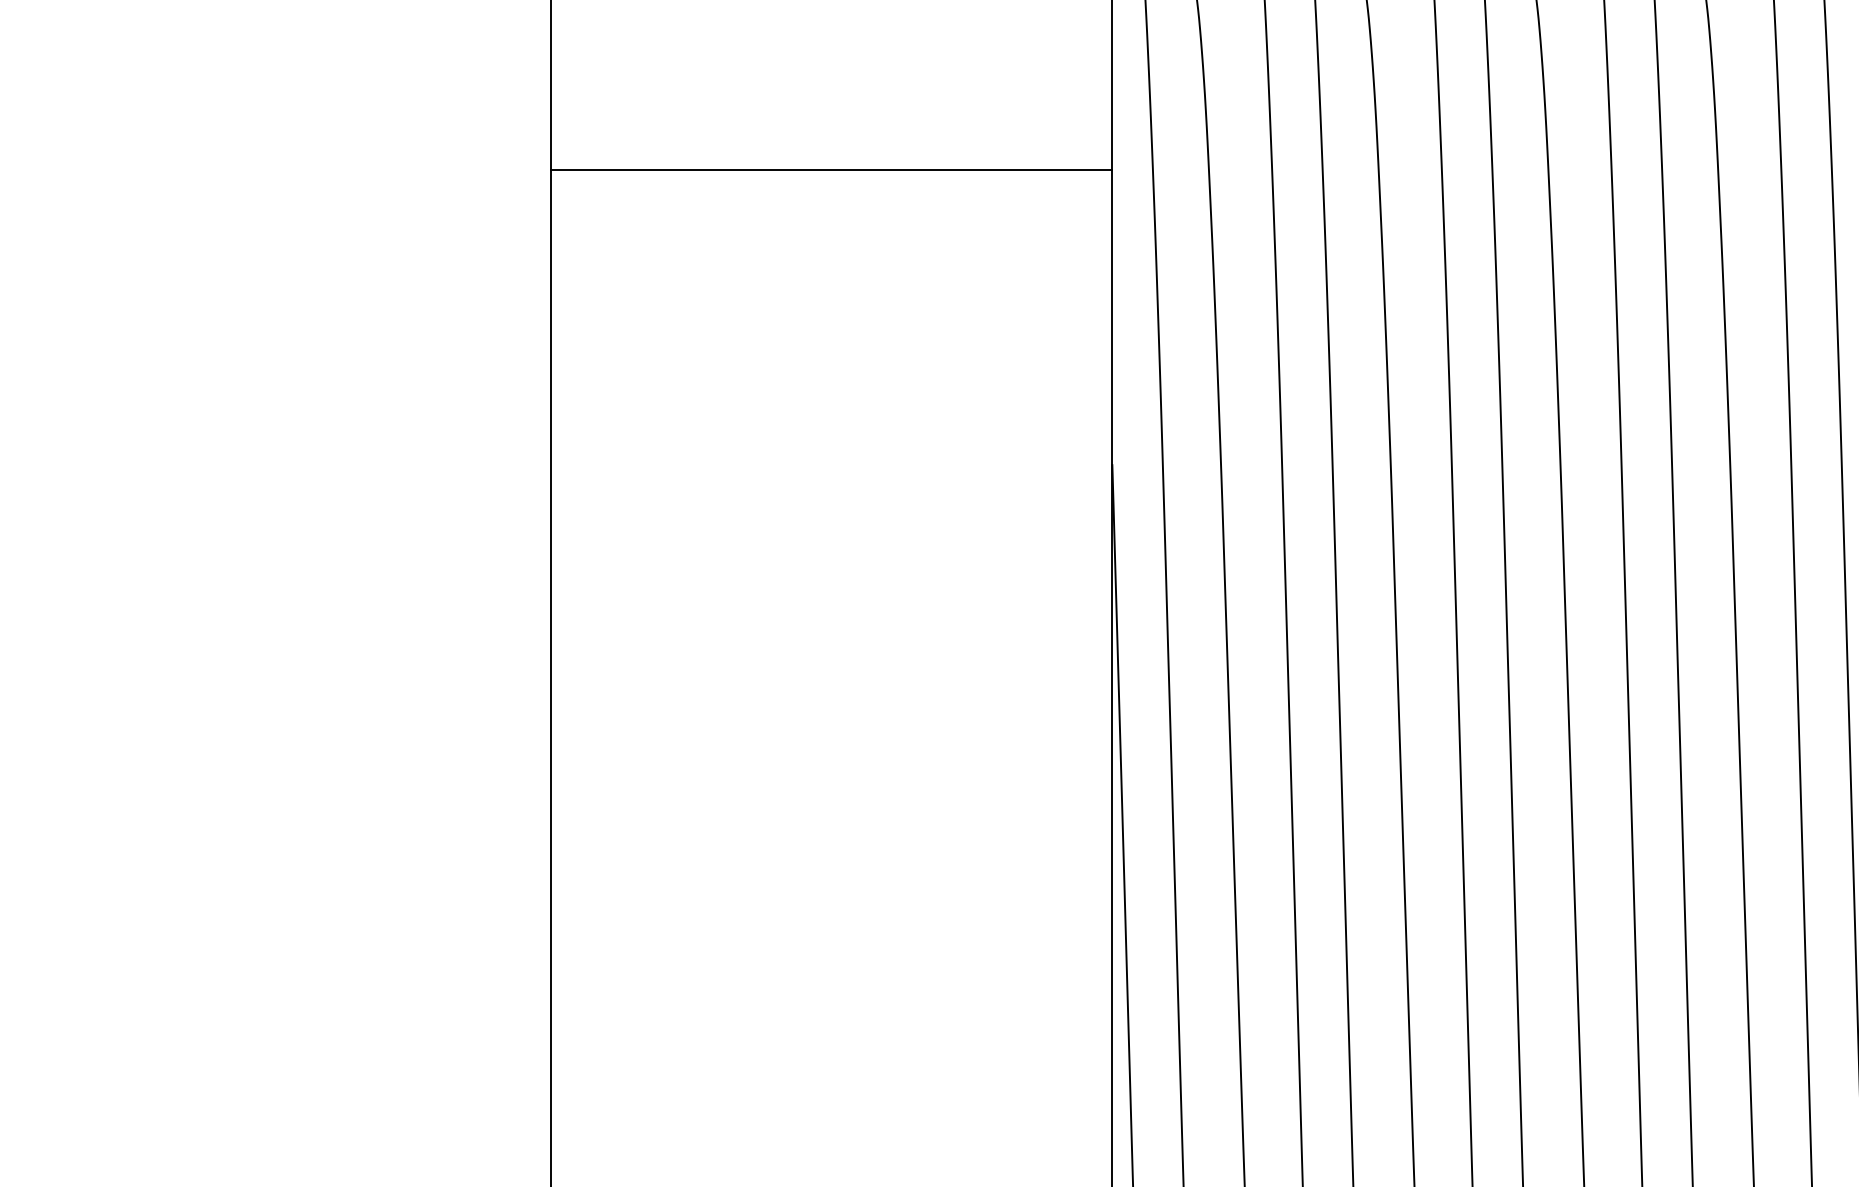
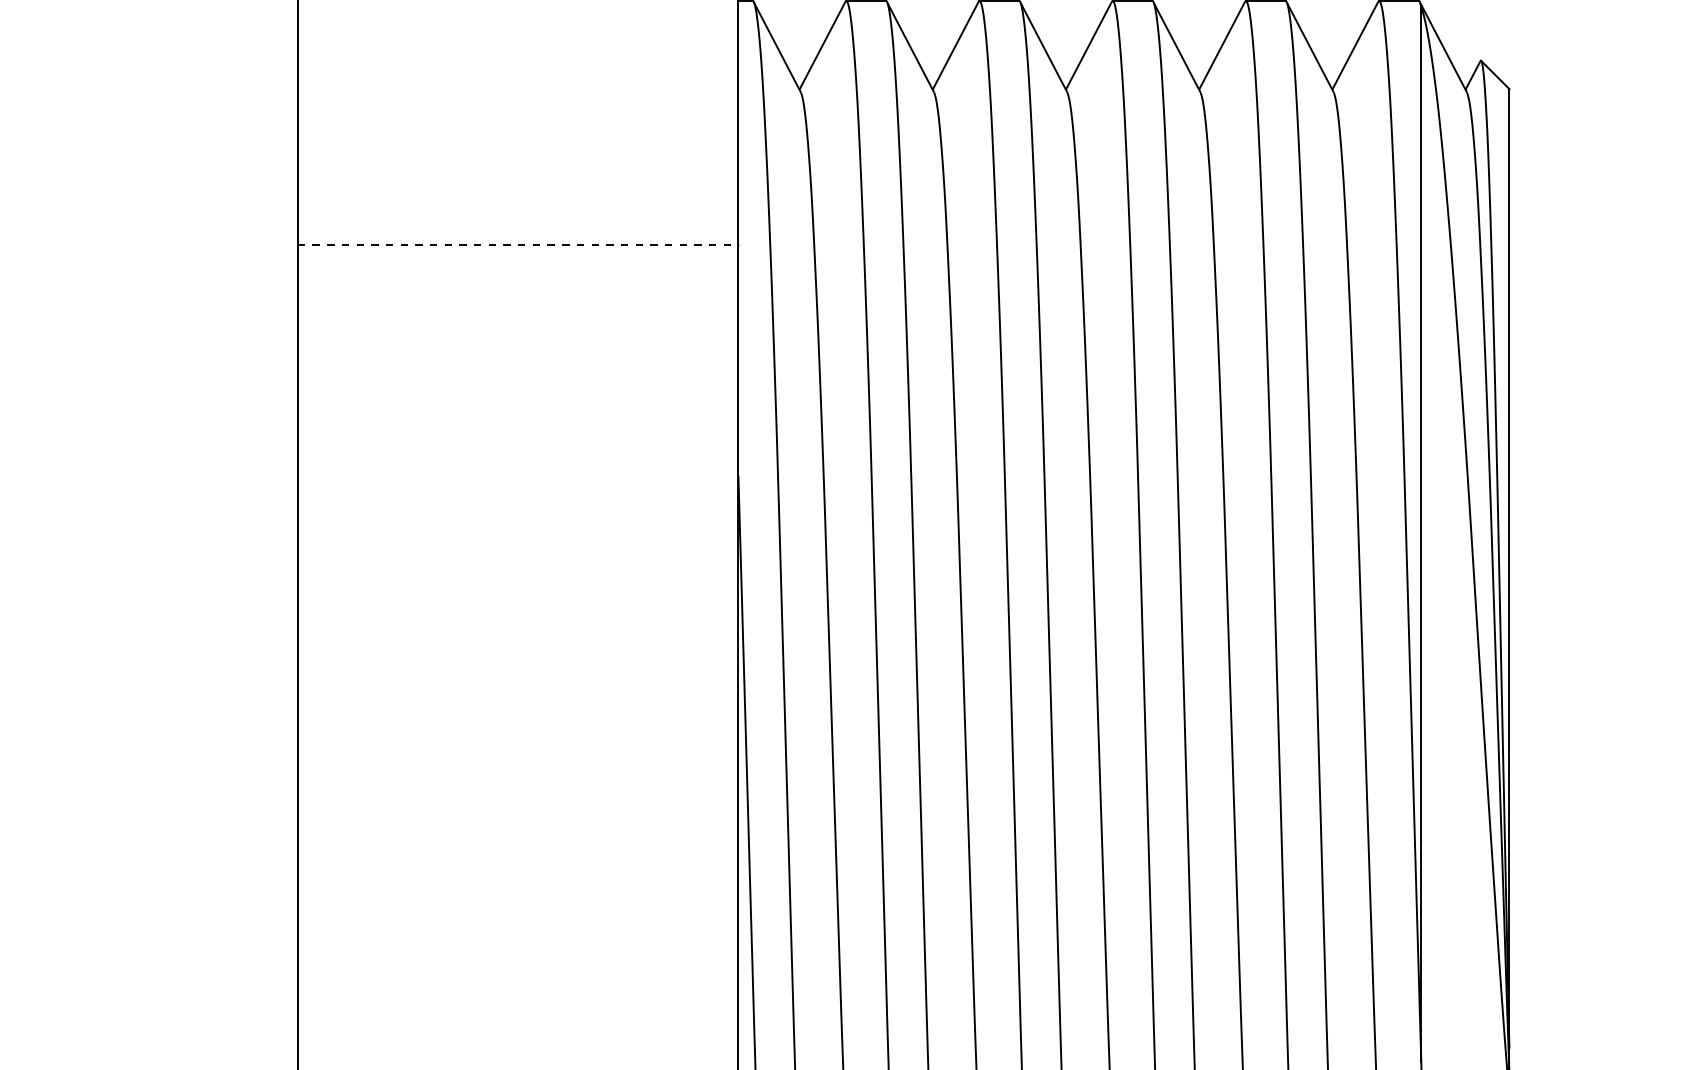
line: (832, 169) -> (518, 244), solid -> dashed

